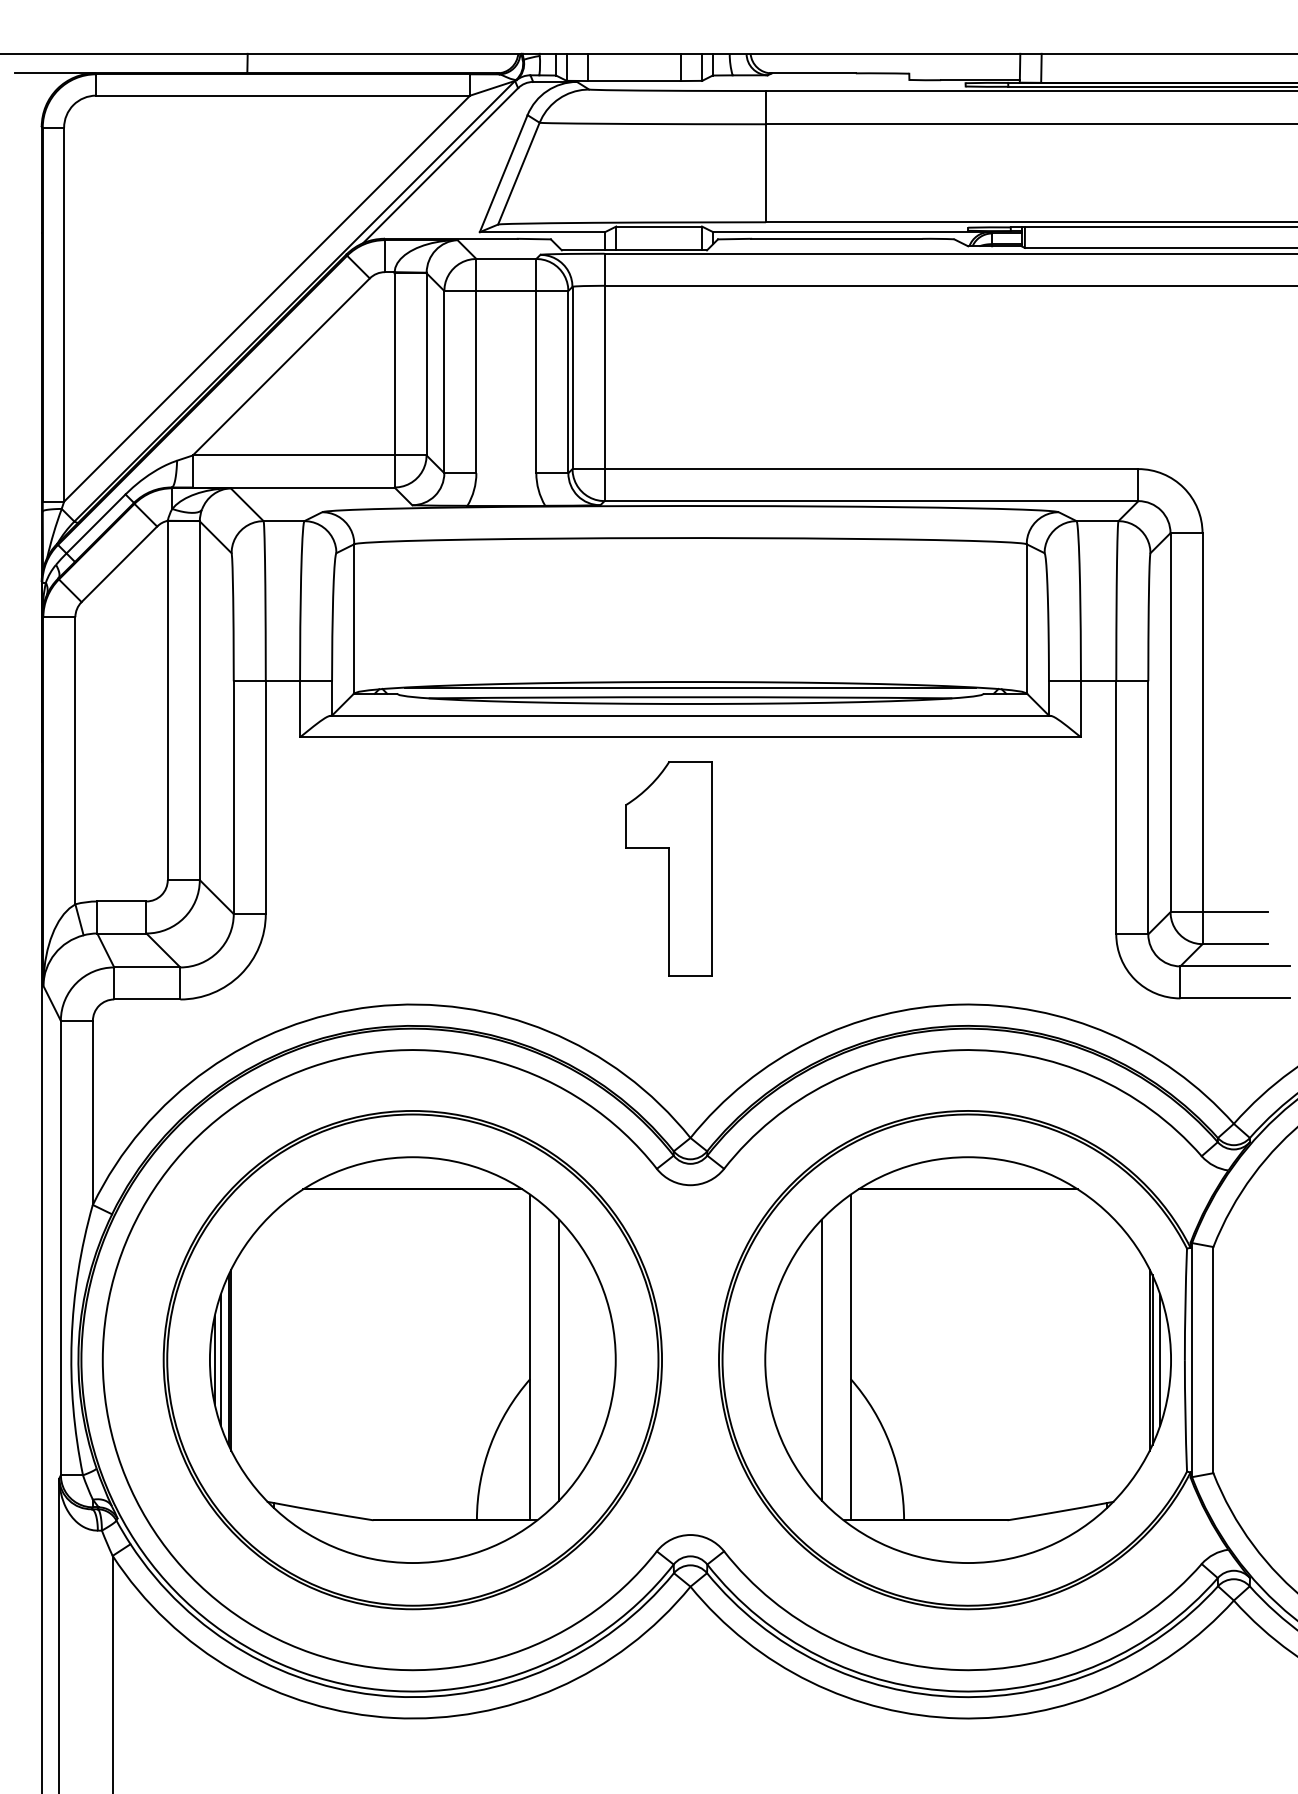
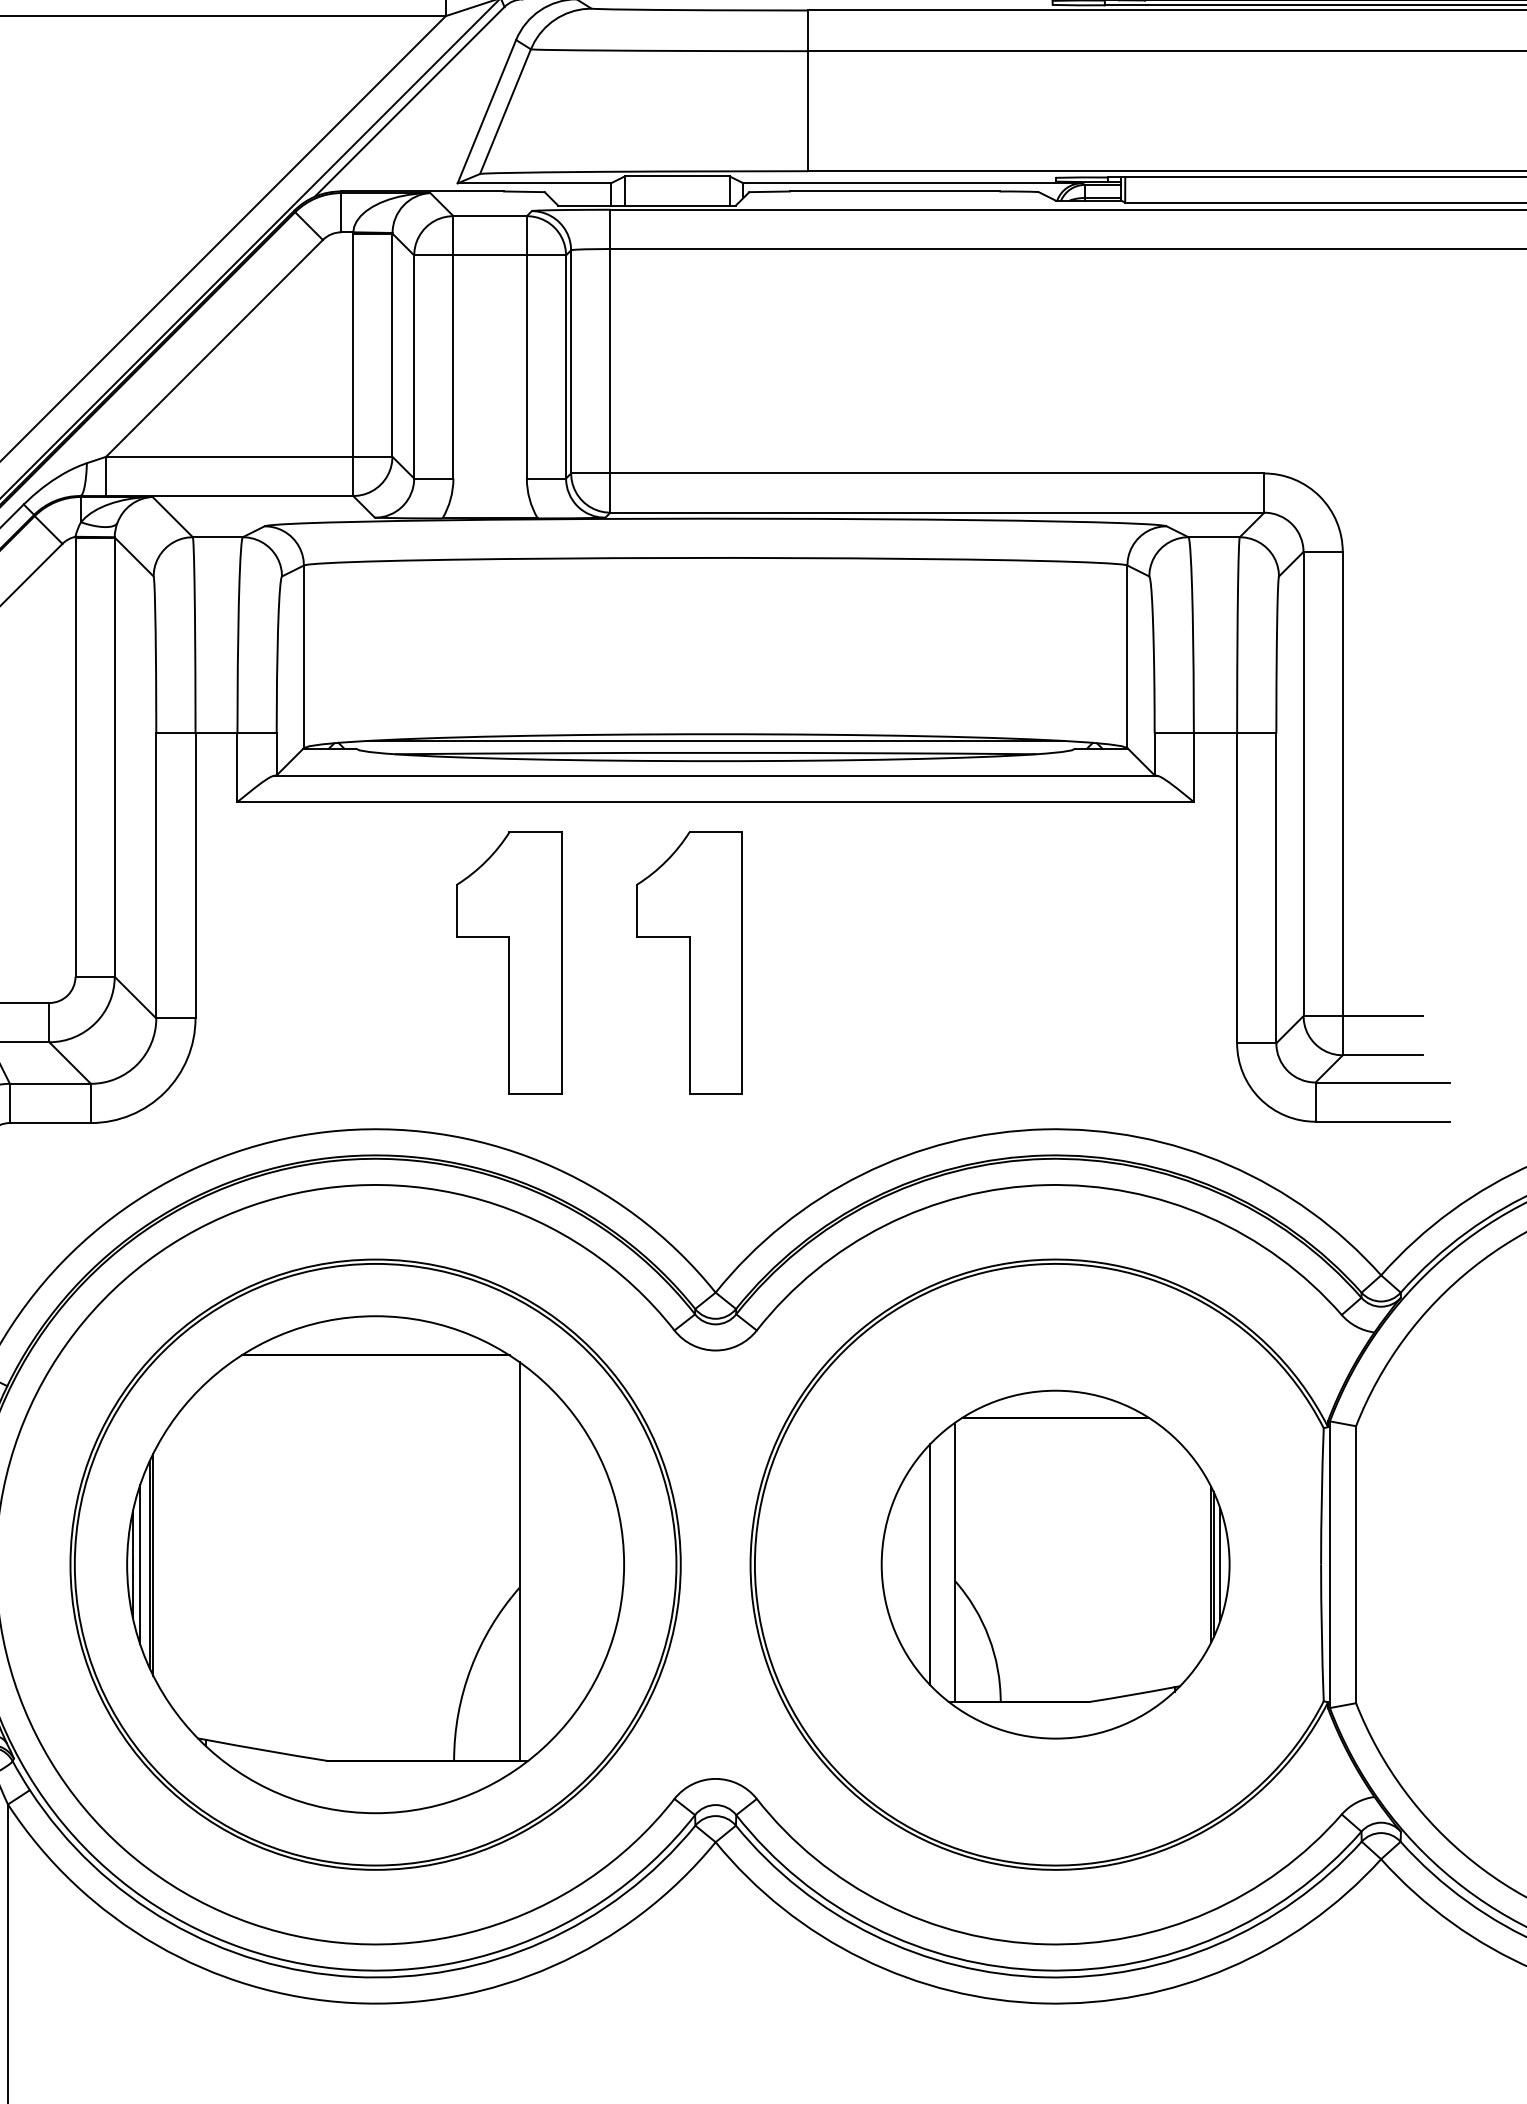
part: (521, 868) -> (508, 962), added
line: (559, 1359) -> (555, 1563), removed
part: (967, 1359) -> (1054, 1563), size x0.7

